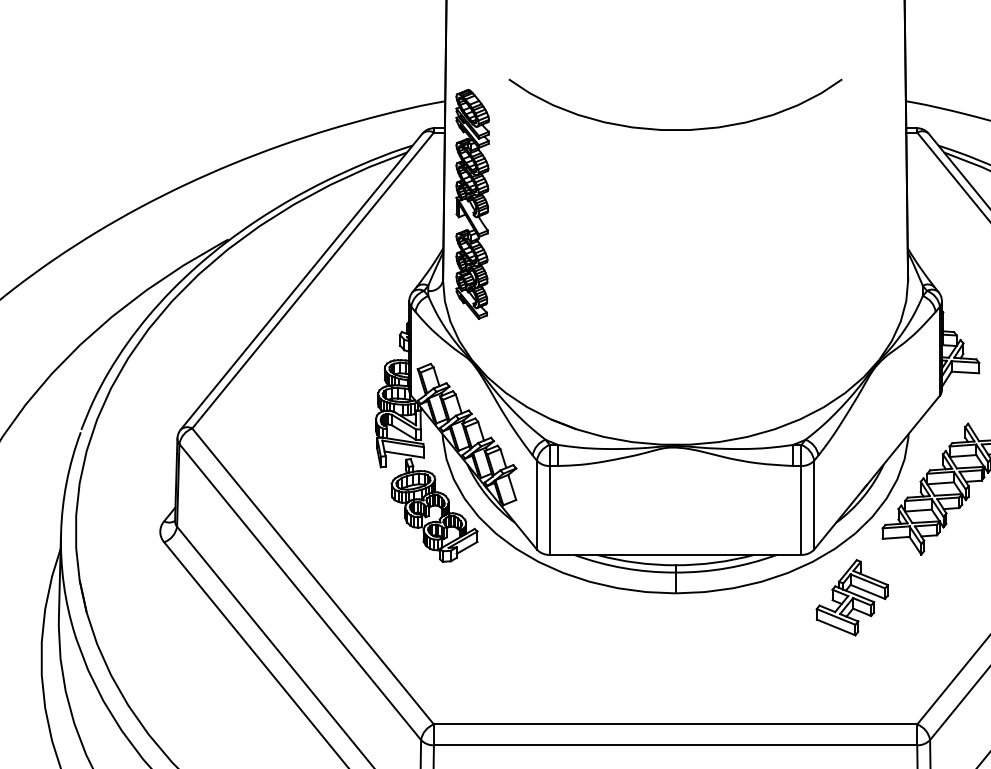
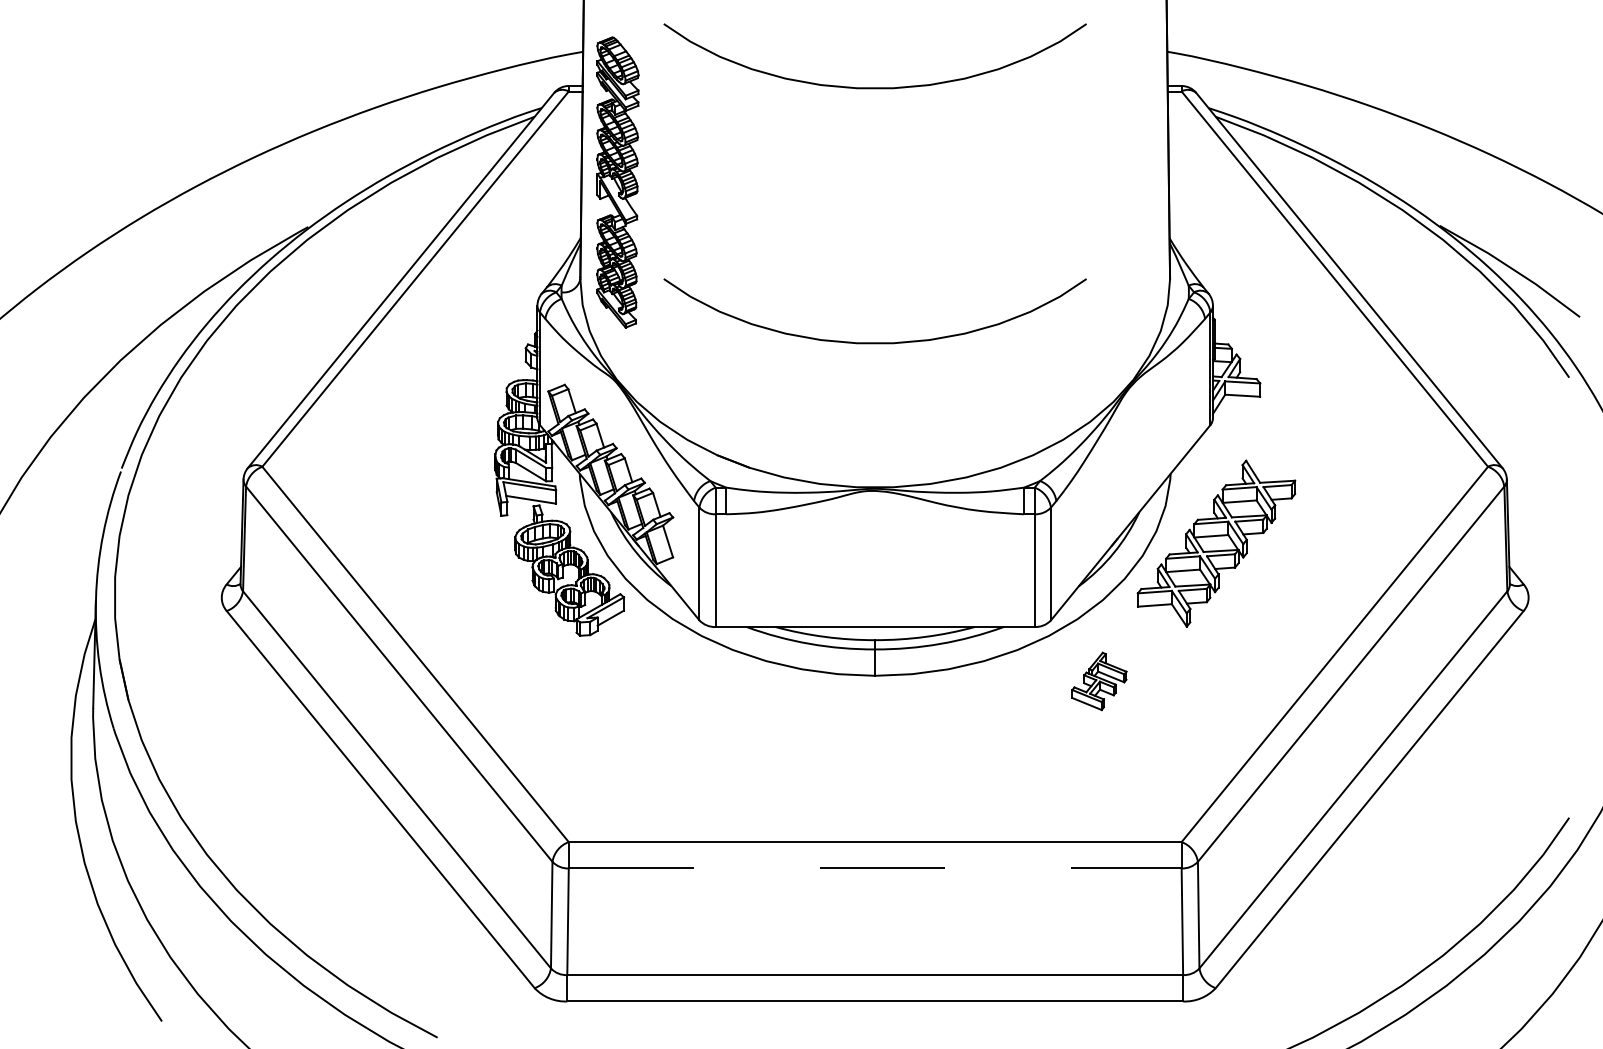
curve: (675, 330) -> (874, 342), added
part: (852, 597) -> (1099, 681), size x0.6
line: (675, 745) -> (875, 868), solid -> dashed

